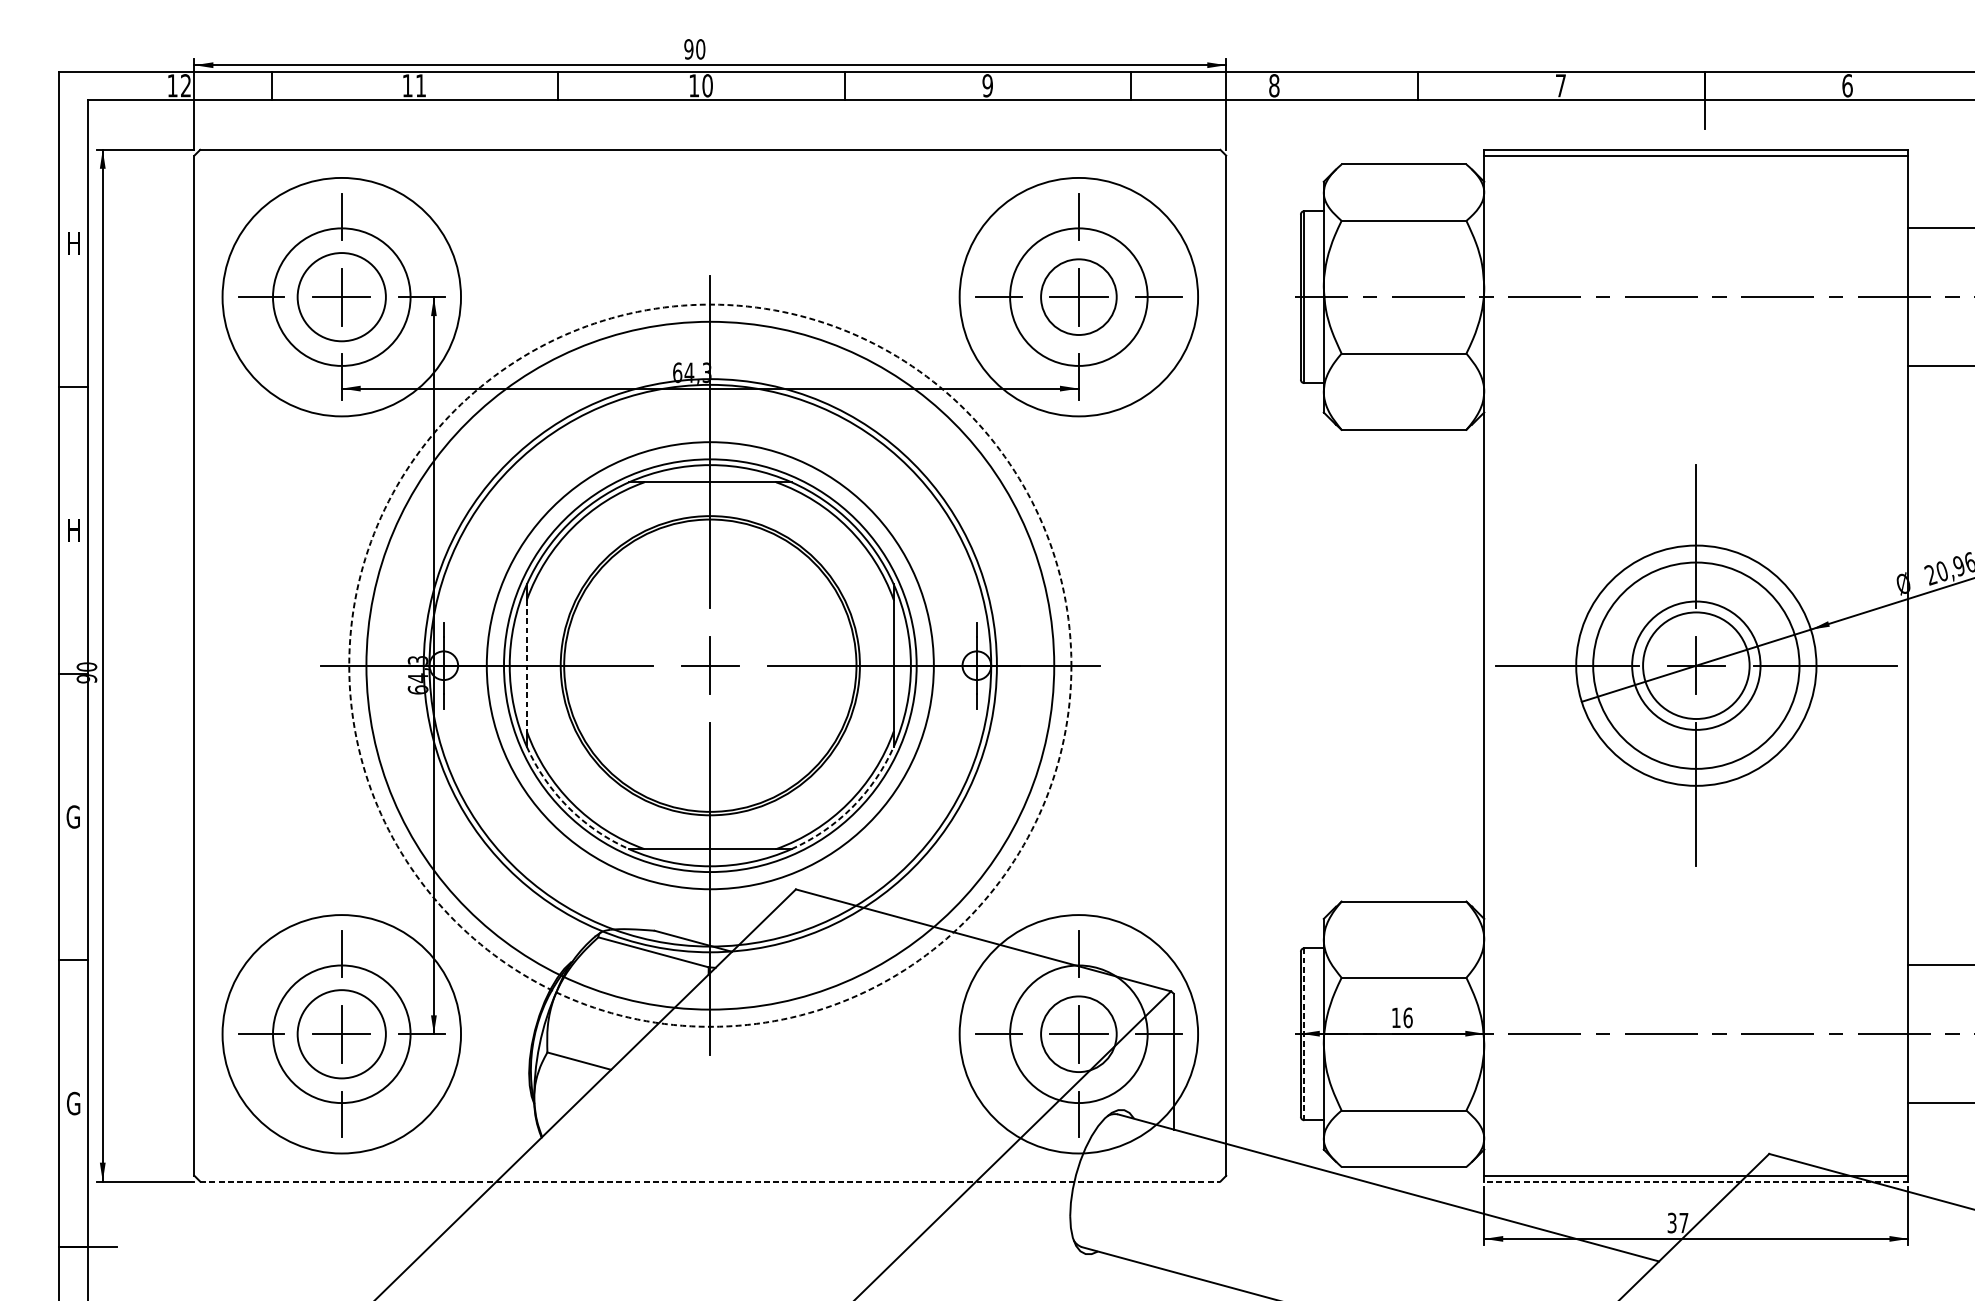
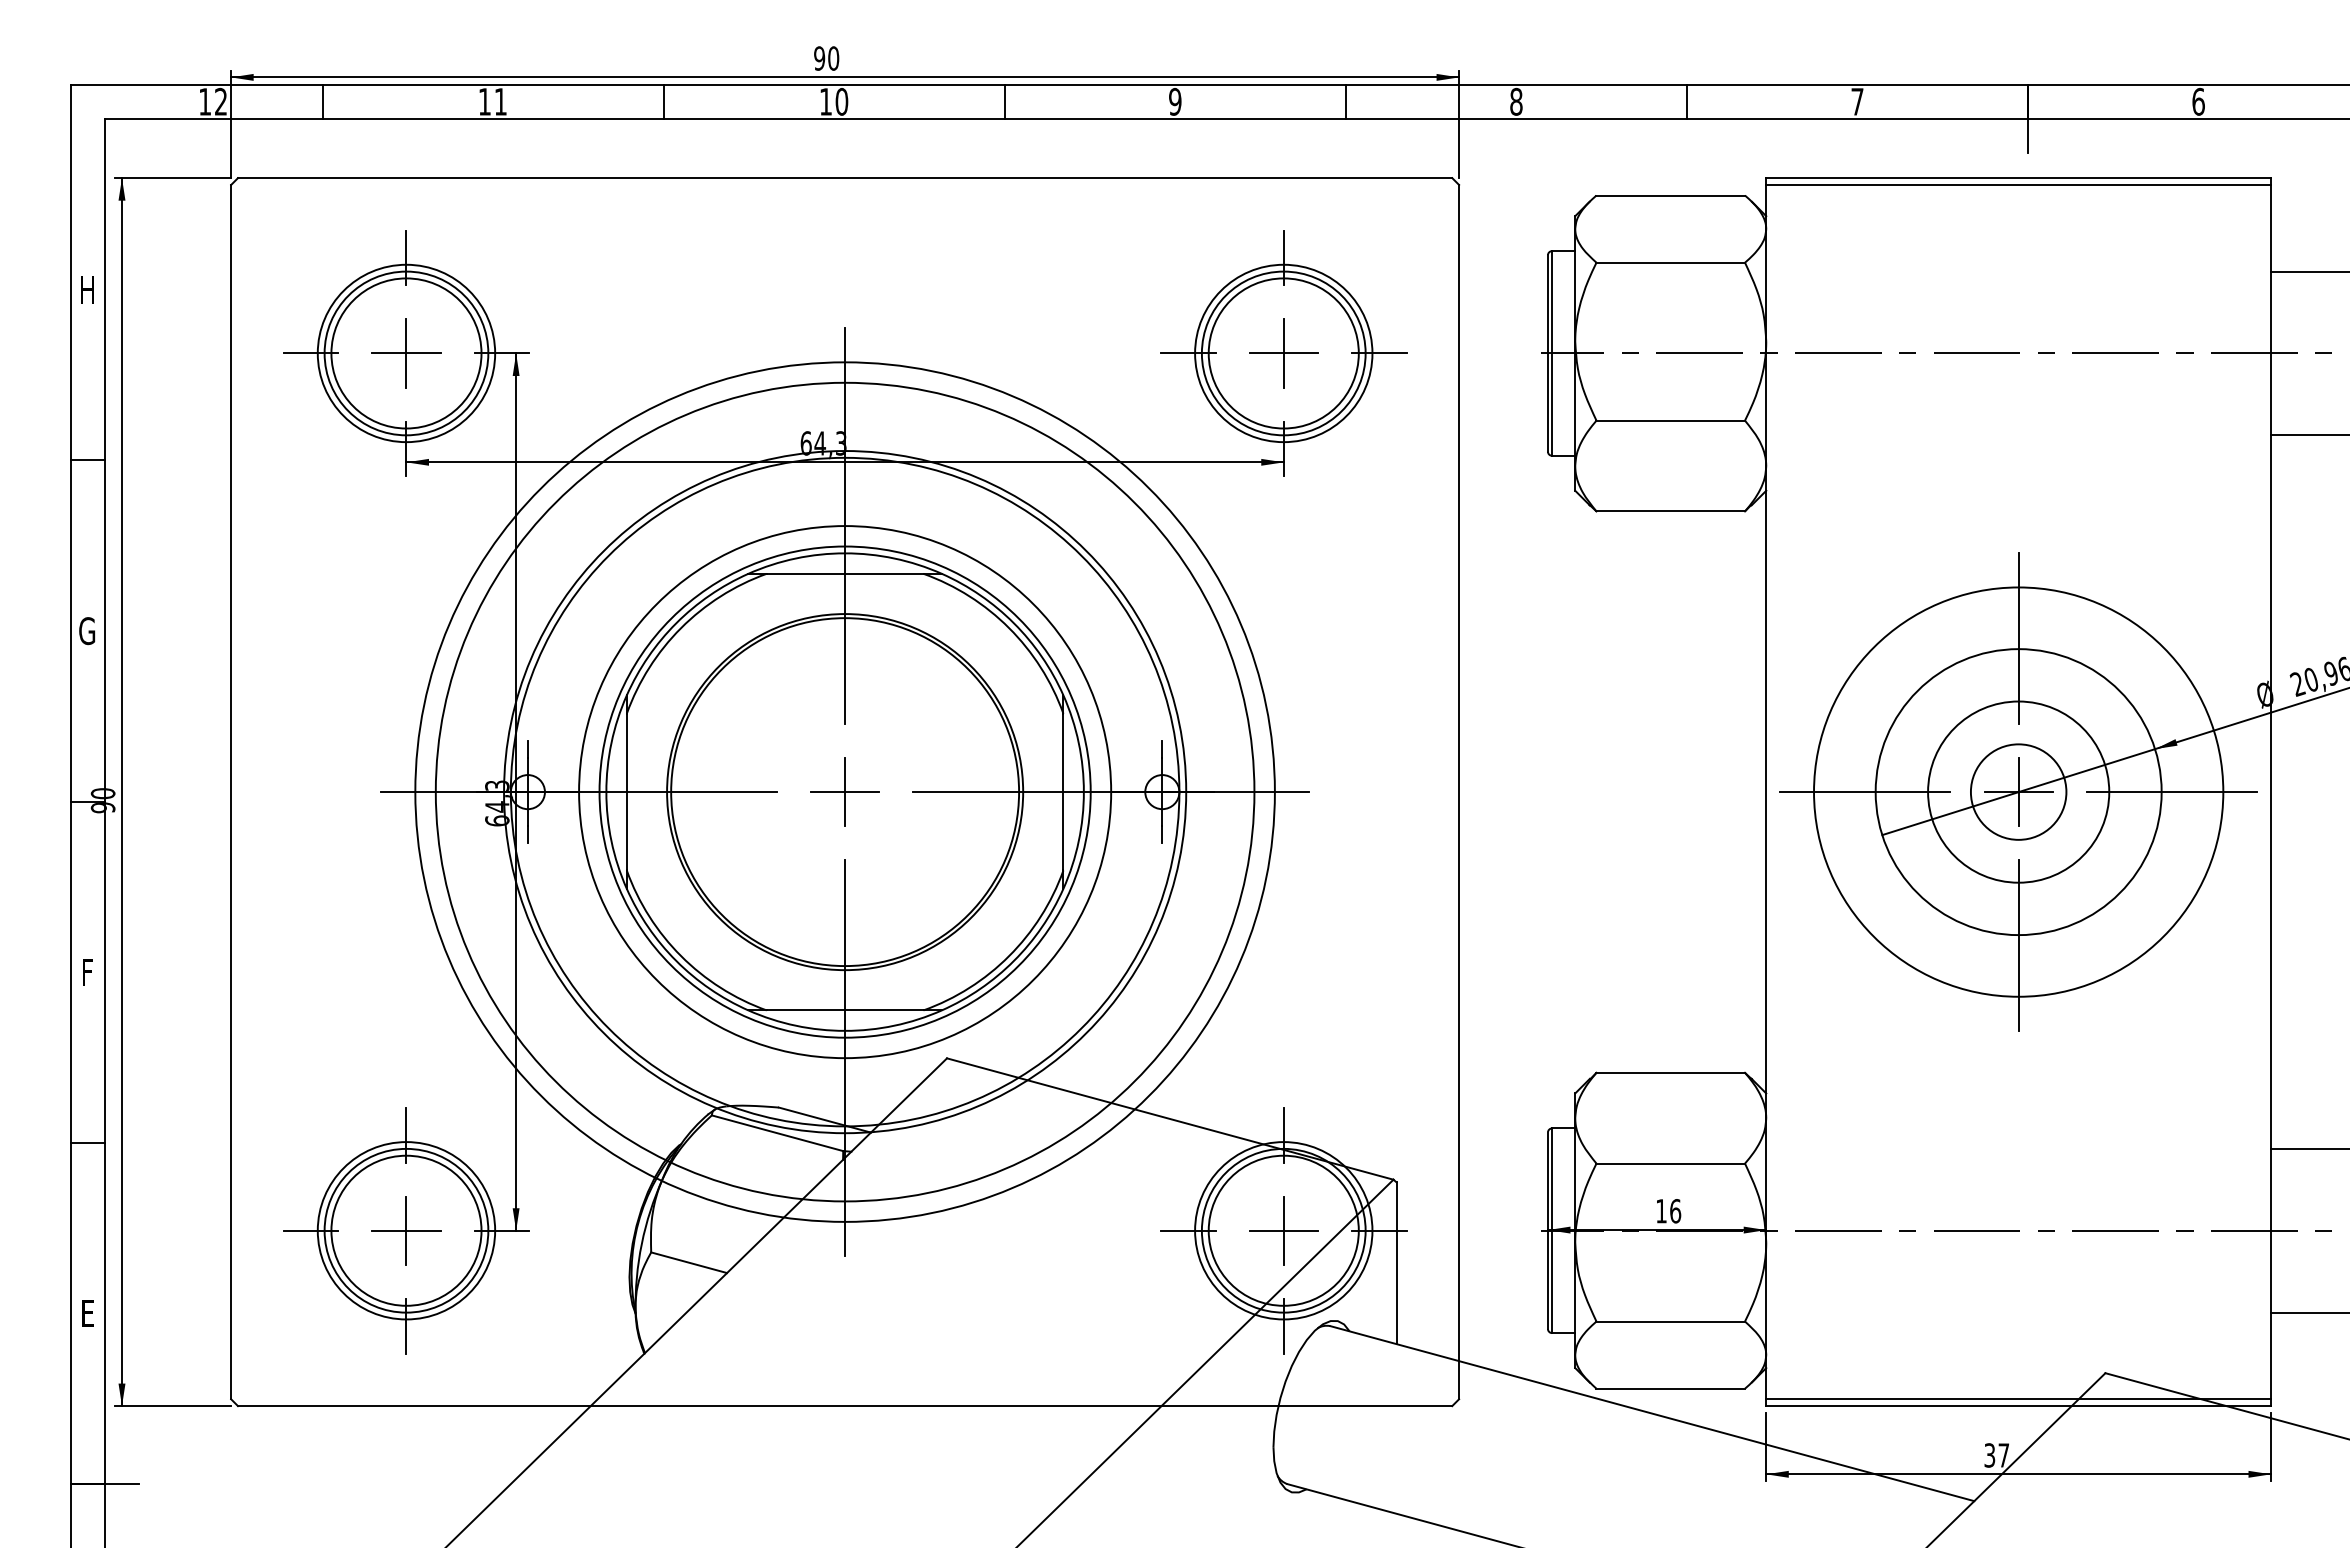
circle: (341, 297) -> (406, 353), size x0.62
circle: (341, 297) -> (406, 353), size x1.43
circle: (1078, 297) -> (1283, 353), size x0.62
circle: (1078, 297) -> (1283, 353), size x1.67
text: (73, 530) -> (87, 631), H -> G
circle: (709, 665) -> (844, 791), dashed -> solid
circle: (1696, 665) -> (2018, 791), size x0.62
circle: (1696, 665) -> (2018, 791), size x1.43
circle: (1696, 665) -> (2018, 791), size x1.67
line: (526, 666) -> (626, 792), dashed -> solid
arc: (568, 807) -> (676, 960), dashed -> solid
arc: (851, 807) -> (1013, 960), dashed -> solid
text: (72, 817) -> (86, 972), G -> F
circle: (341, 1034) -> (406, 1230), size x0.62
circle: (341, 1034) -> (406, 1230), size x1.43
circle: (1078, 1034) -> (1283, 1230), size x0.62
circle: (1078, 1034) -> (1283, 1230), size x1.67
line: (1304, 1034) -> (1552, 1231), dashed -> solid
text: (73, 1103) -> (87, 1313), G -> E
line: (710, 1181) -> (845, 1406), dashed -> solid
line: (1696, 1181) -> (2018, 1406), dashed -> solid

